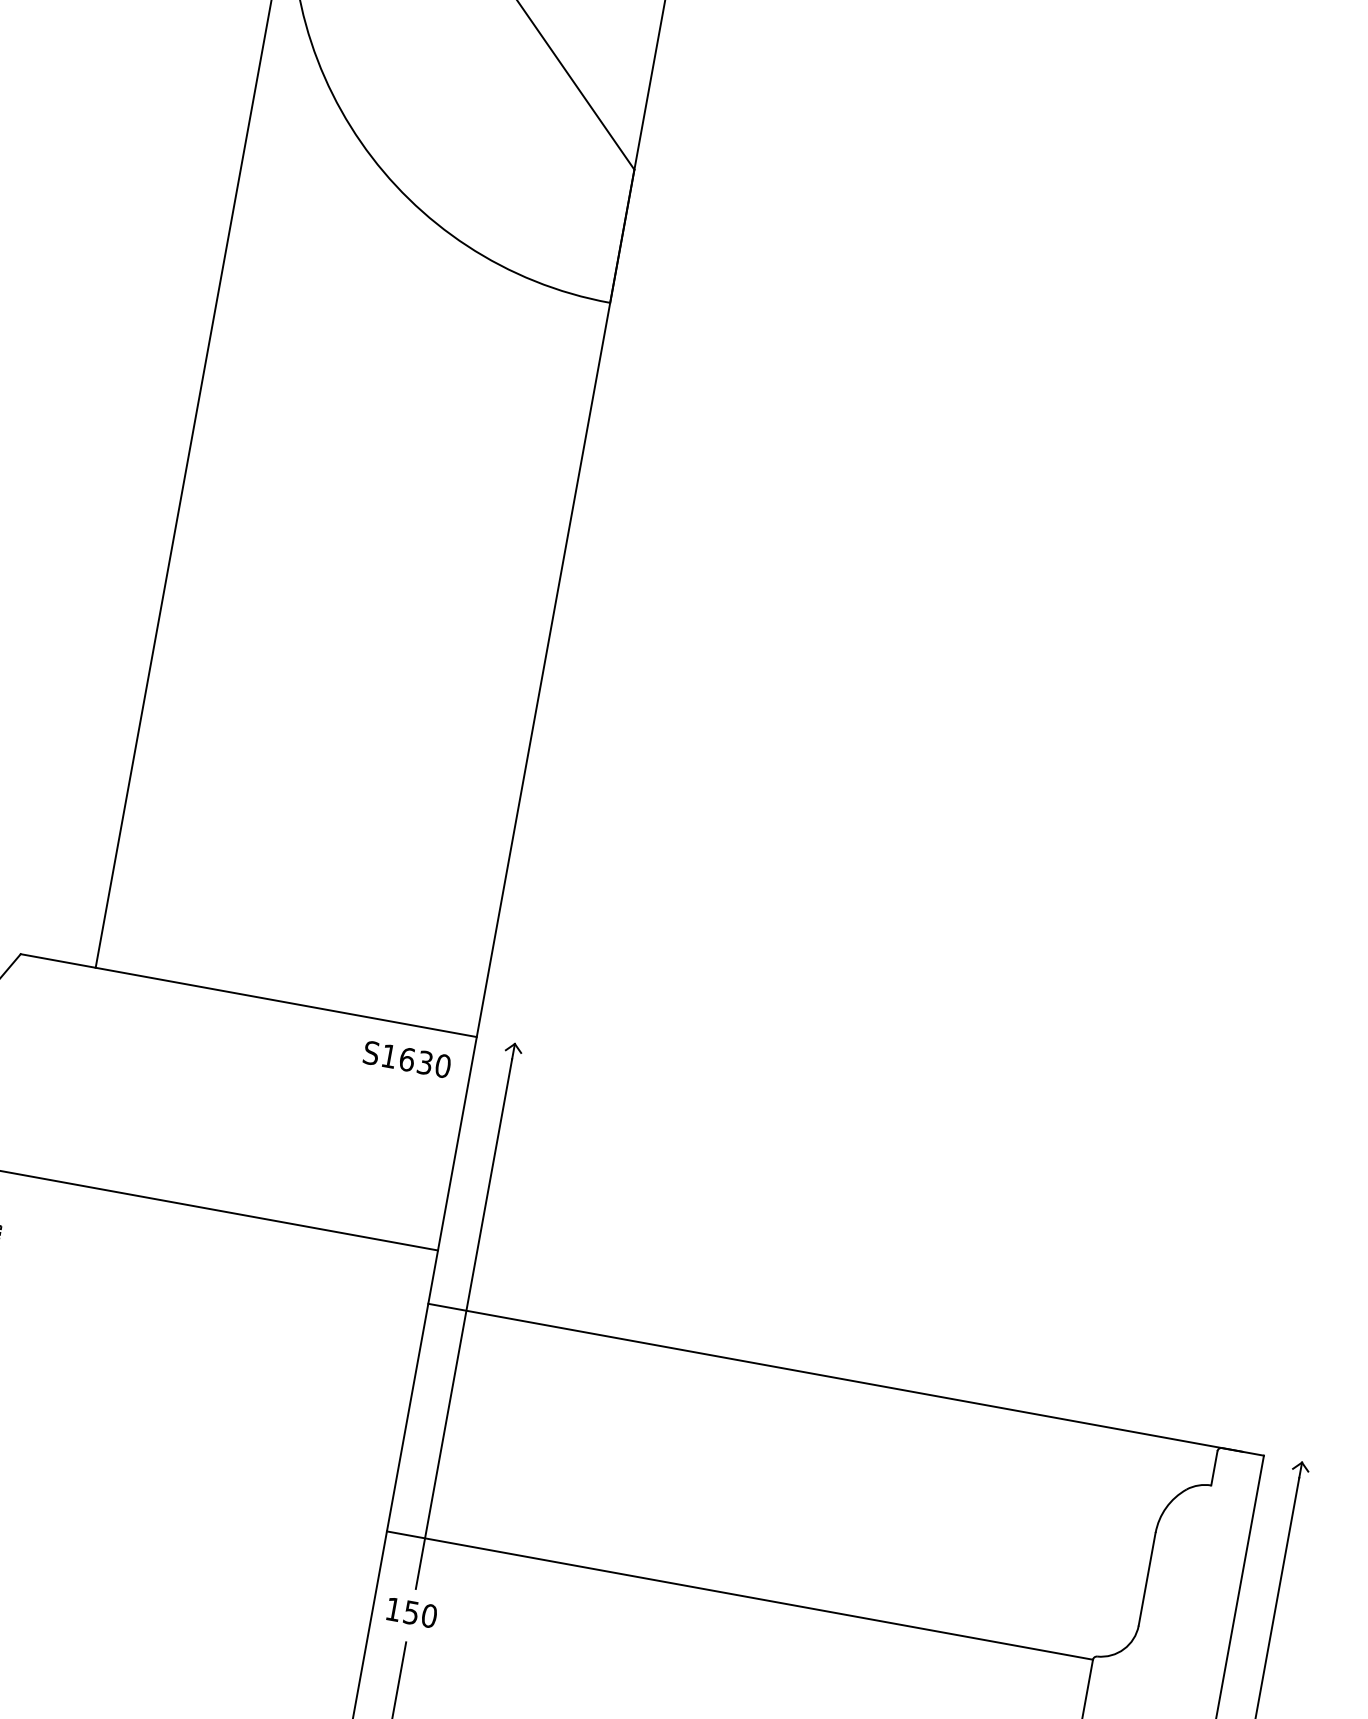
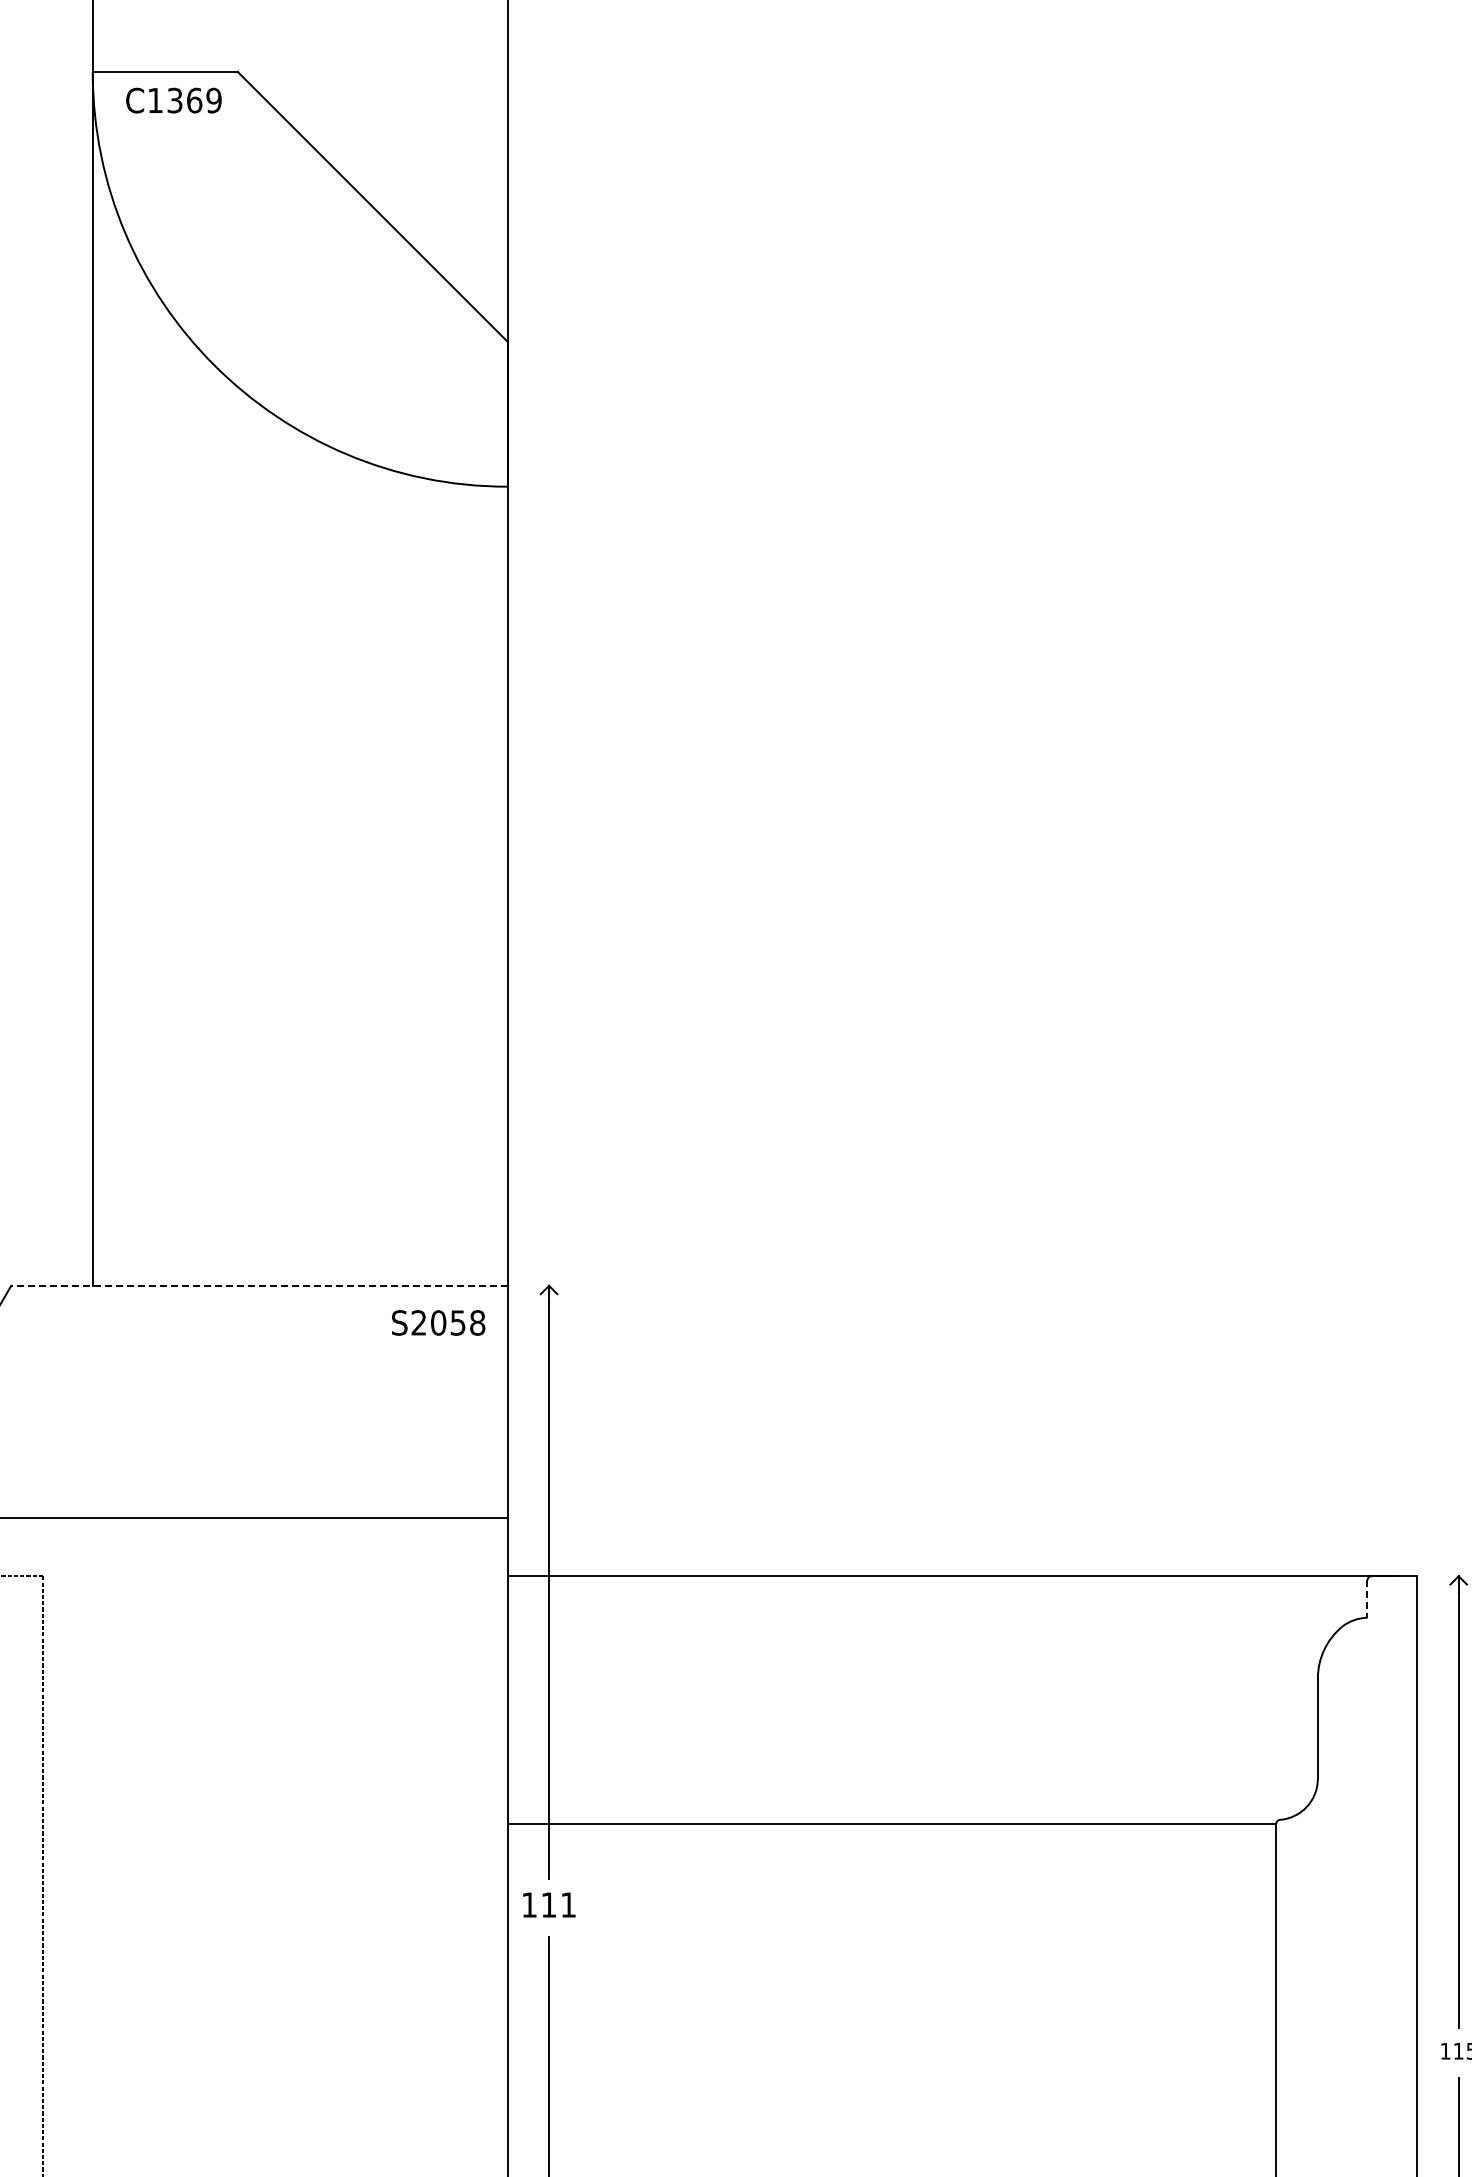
line: (248, 995) -> (258, 1285), solid -> dashed
text: (416, 1060) -> (448, 1322), S1630 -> S2058
line: (1214, 1468) -> (1367, 1599), solid -> dashed
text: (420, 1613) -> (558, 1904), 150 -> 111

